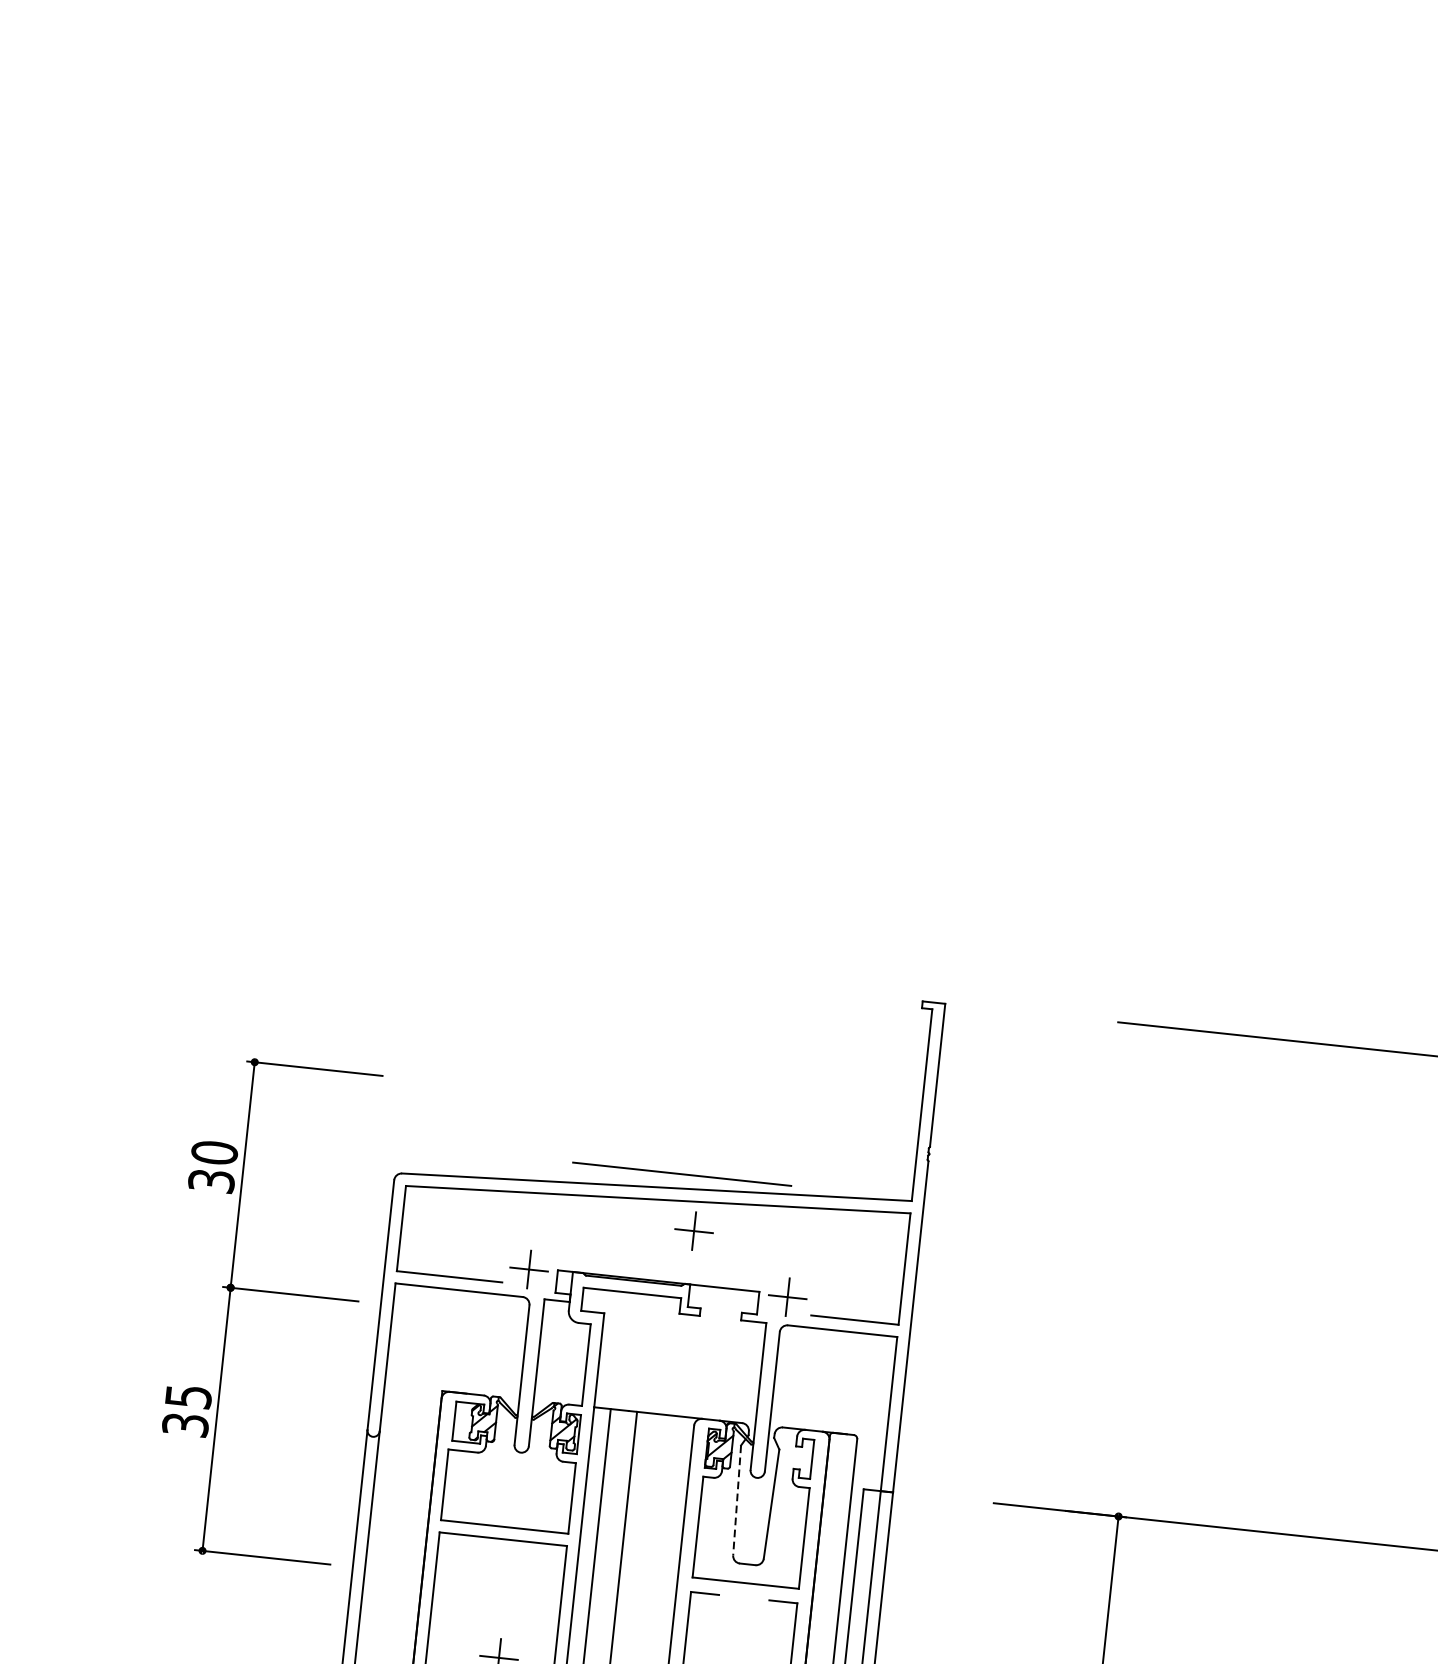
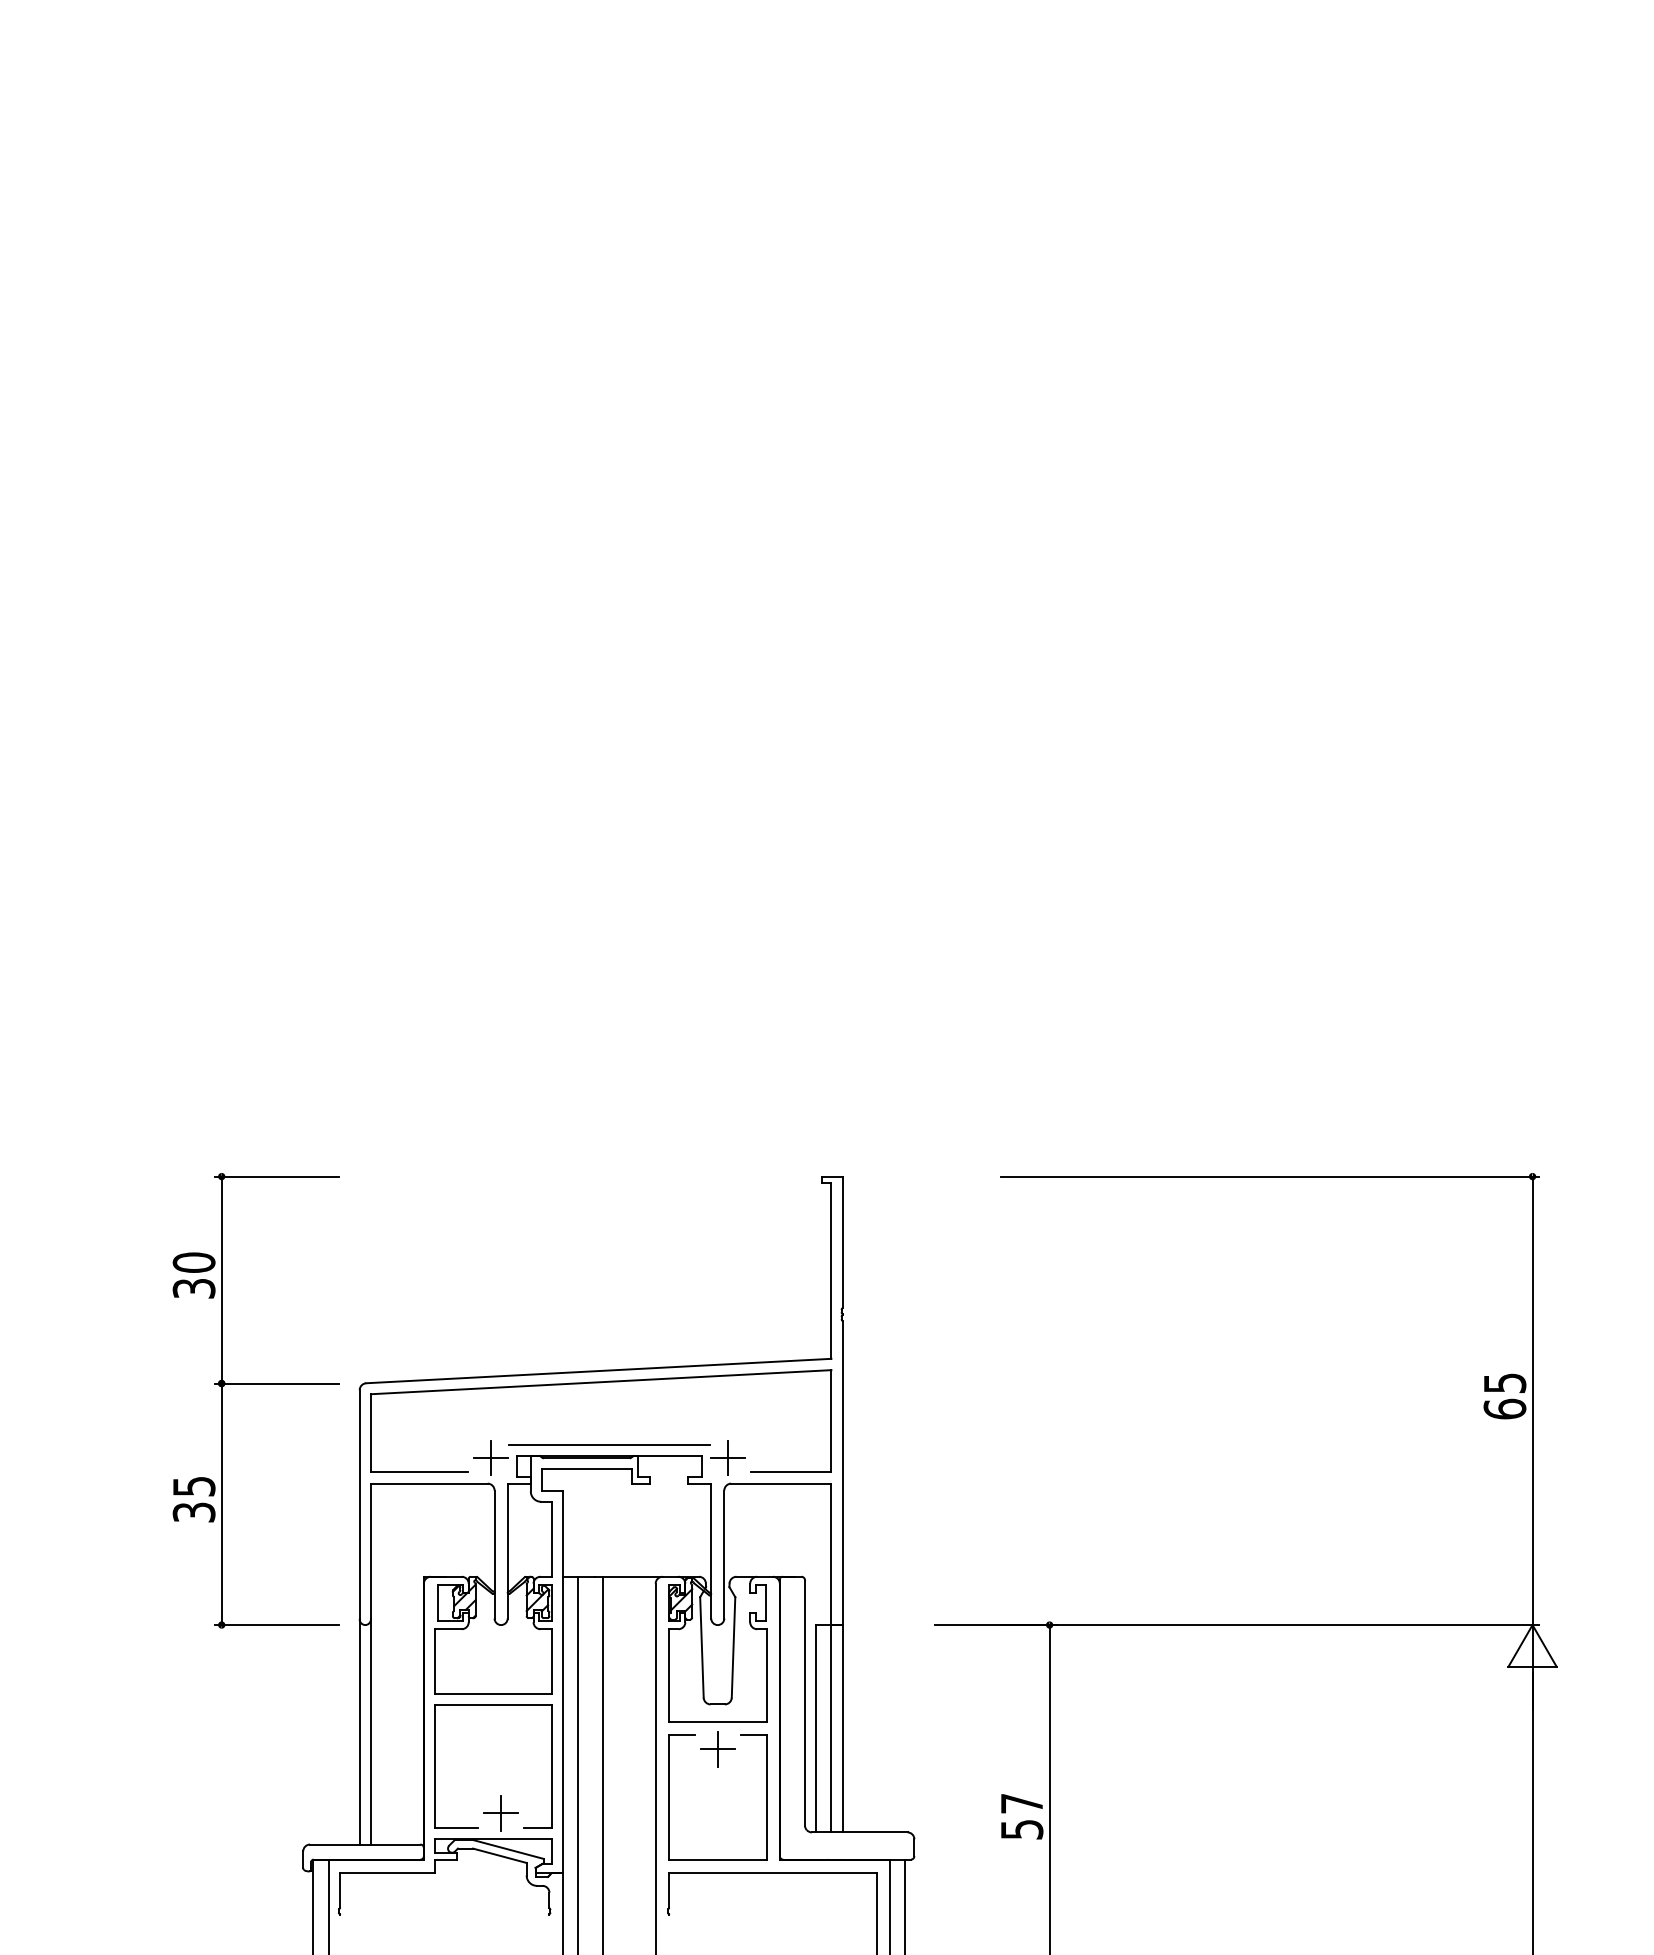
line: (682, 1173) -> (609, 1444), moved
part: (693, 1231) -> (717, 1749), moved
part: (267, 1292) -> (255, 1384), moved
line: (736, 1500) -> (701, 1647), dashed -> solid

